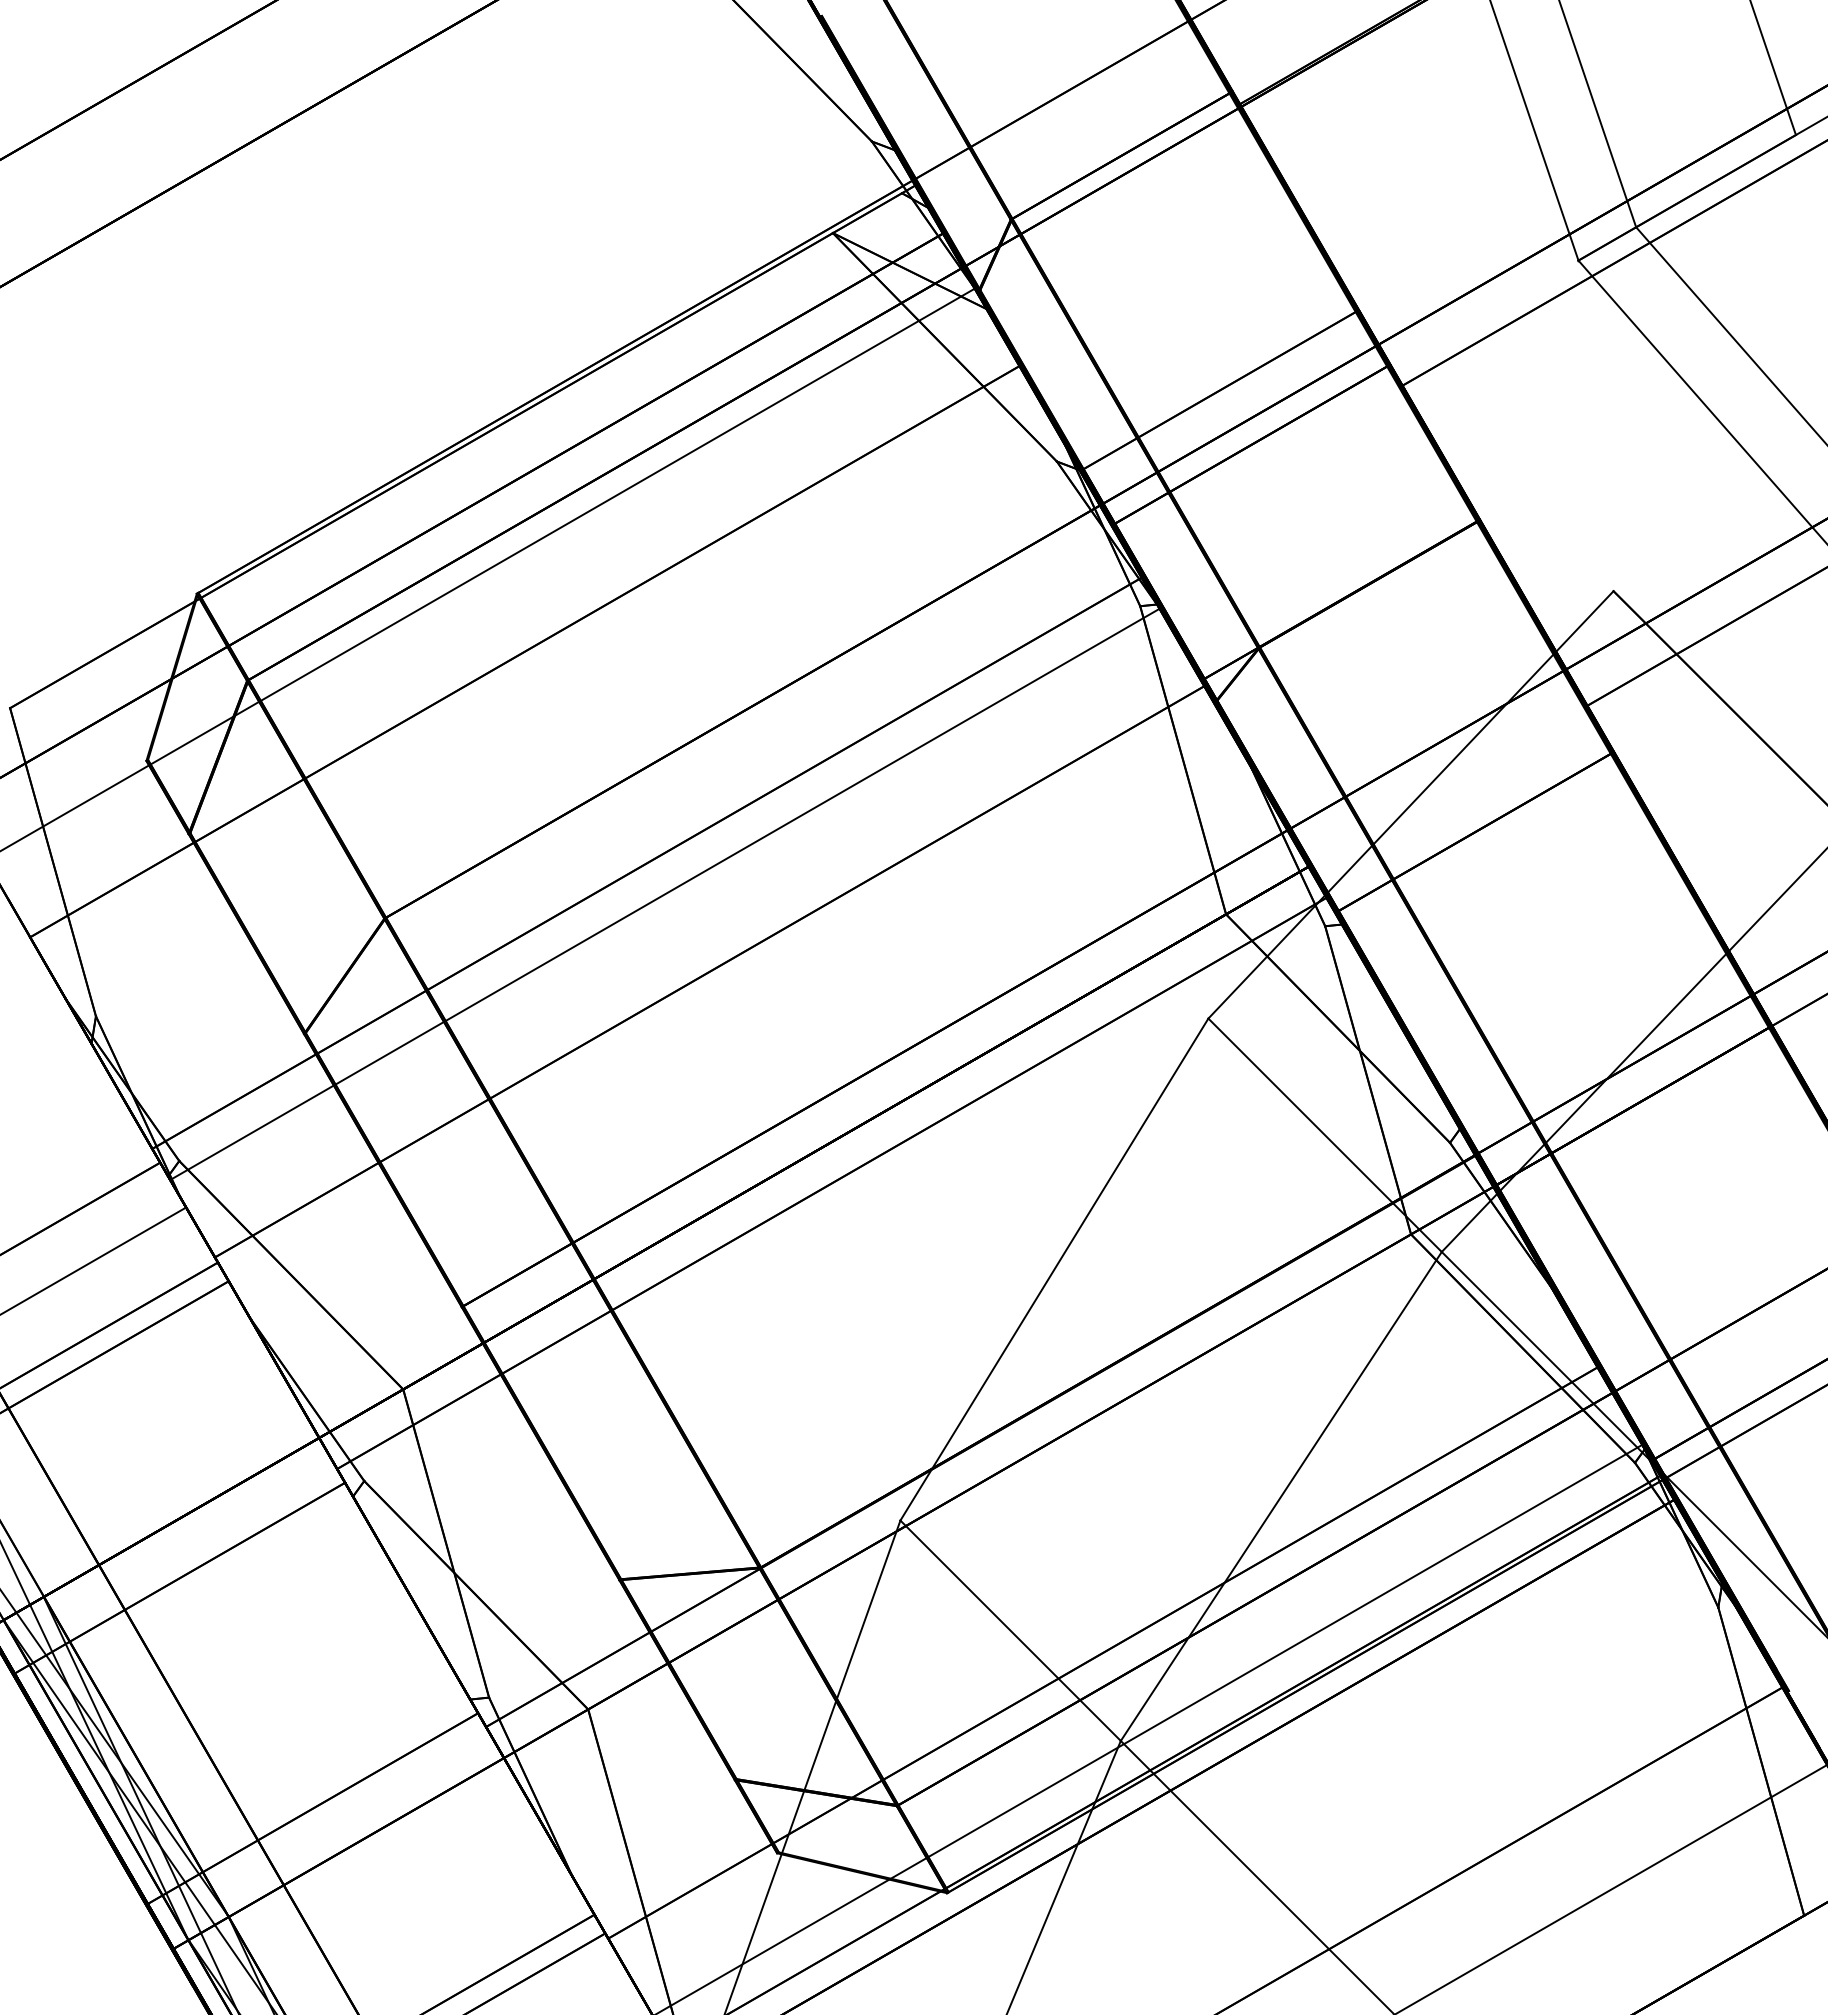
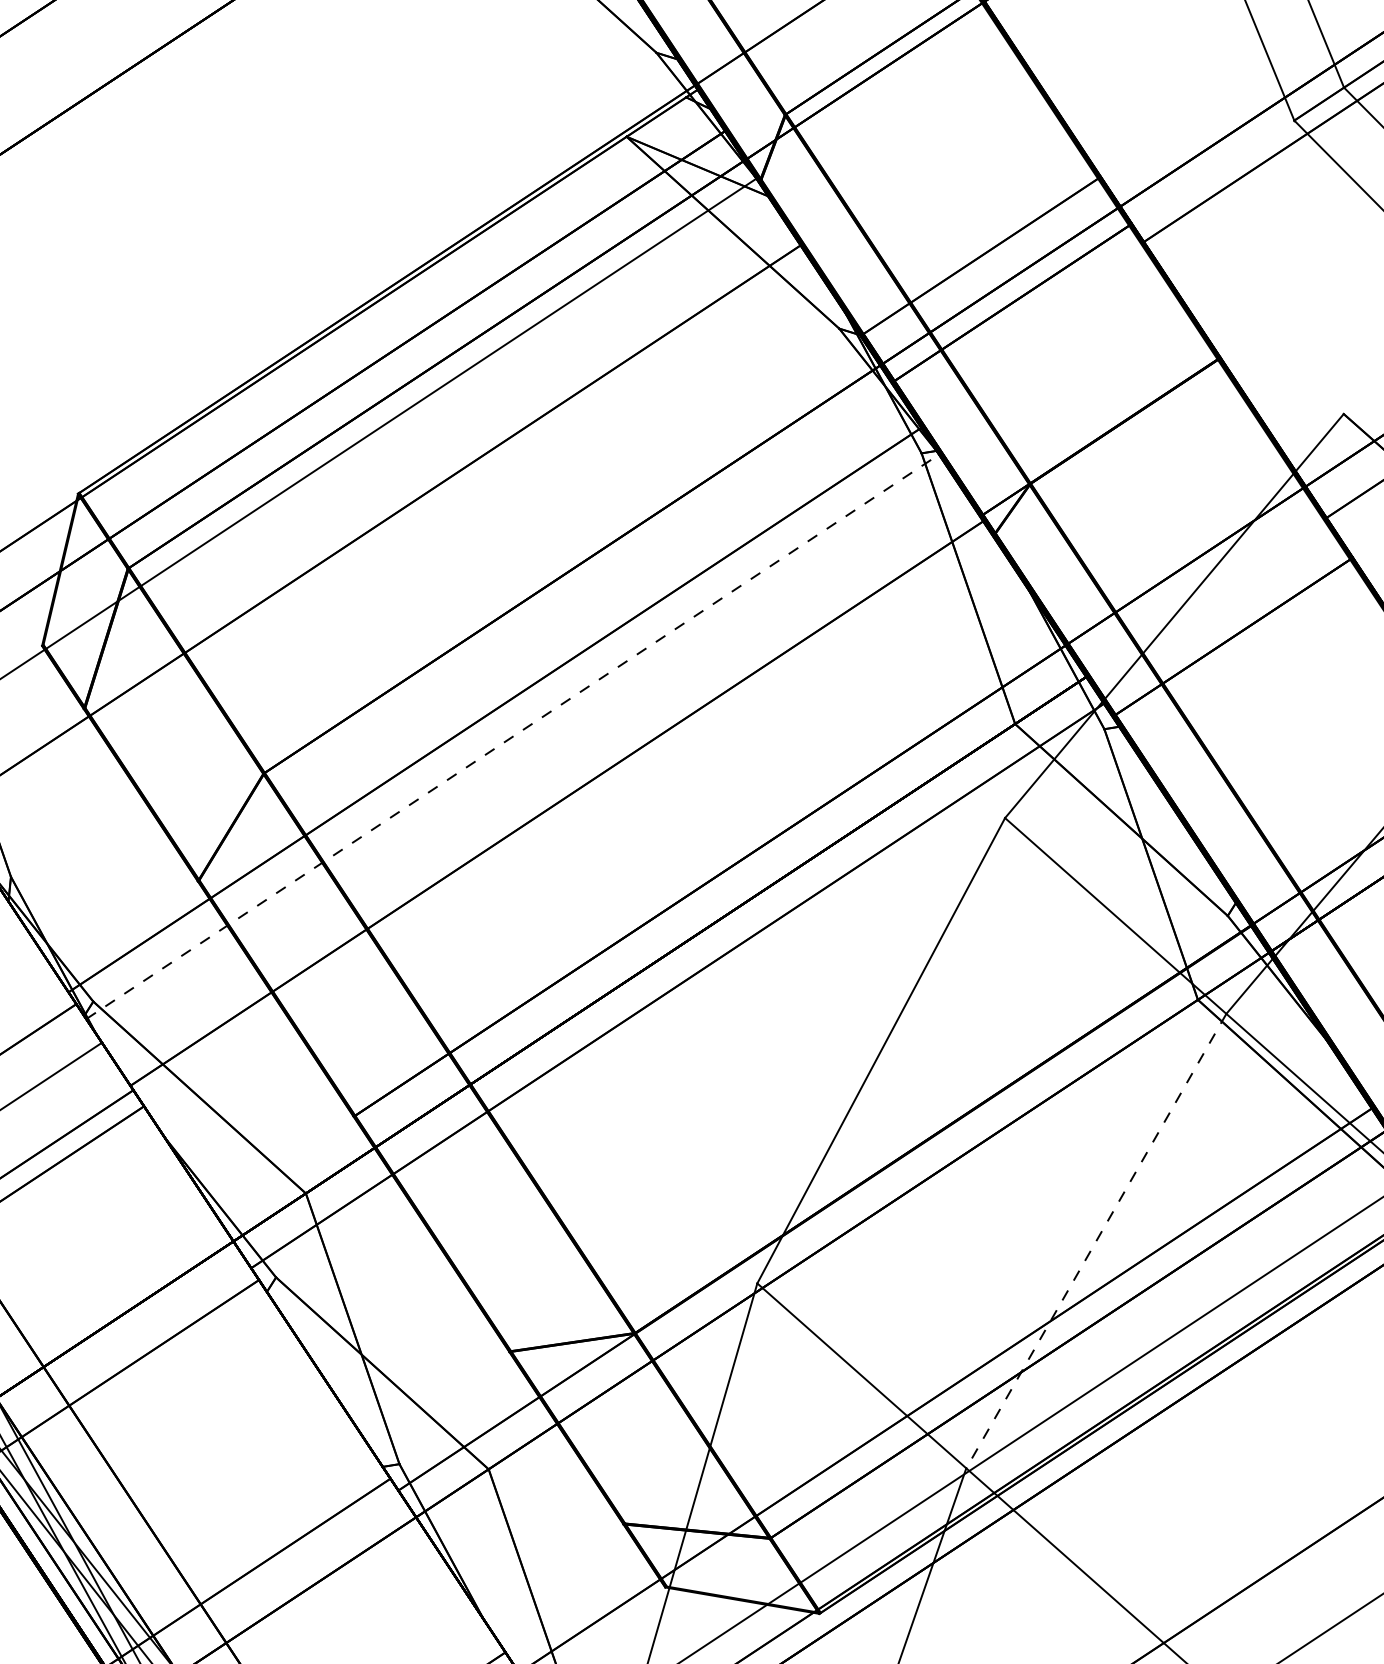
line: (666, 893) -> (514, 735), solid -> dashed
line: (1281, 1496) -> (1096, 1241), solid -> dashed

